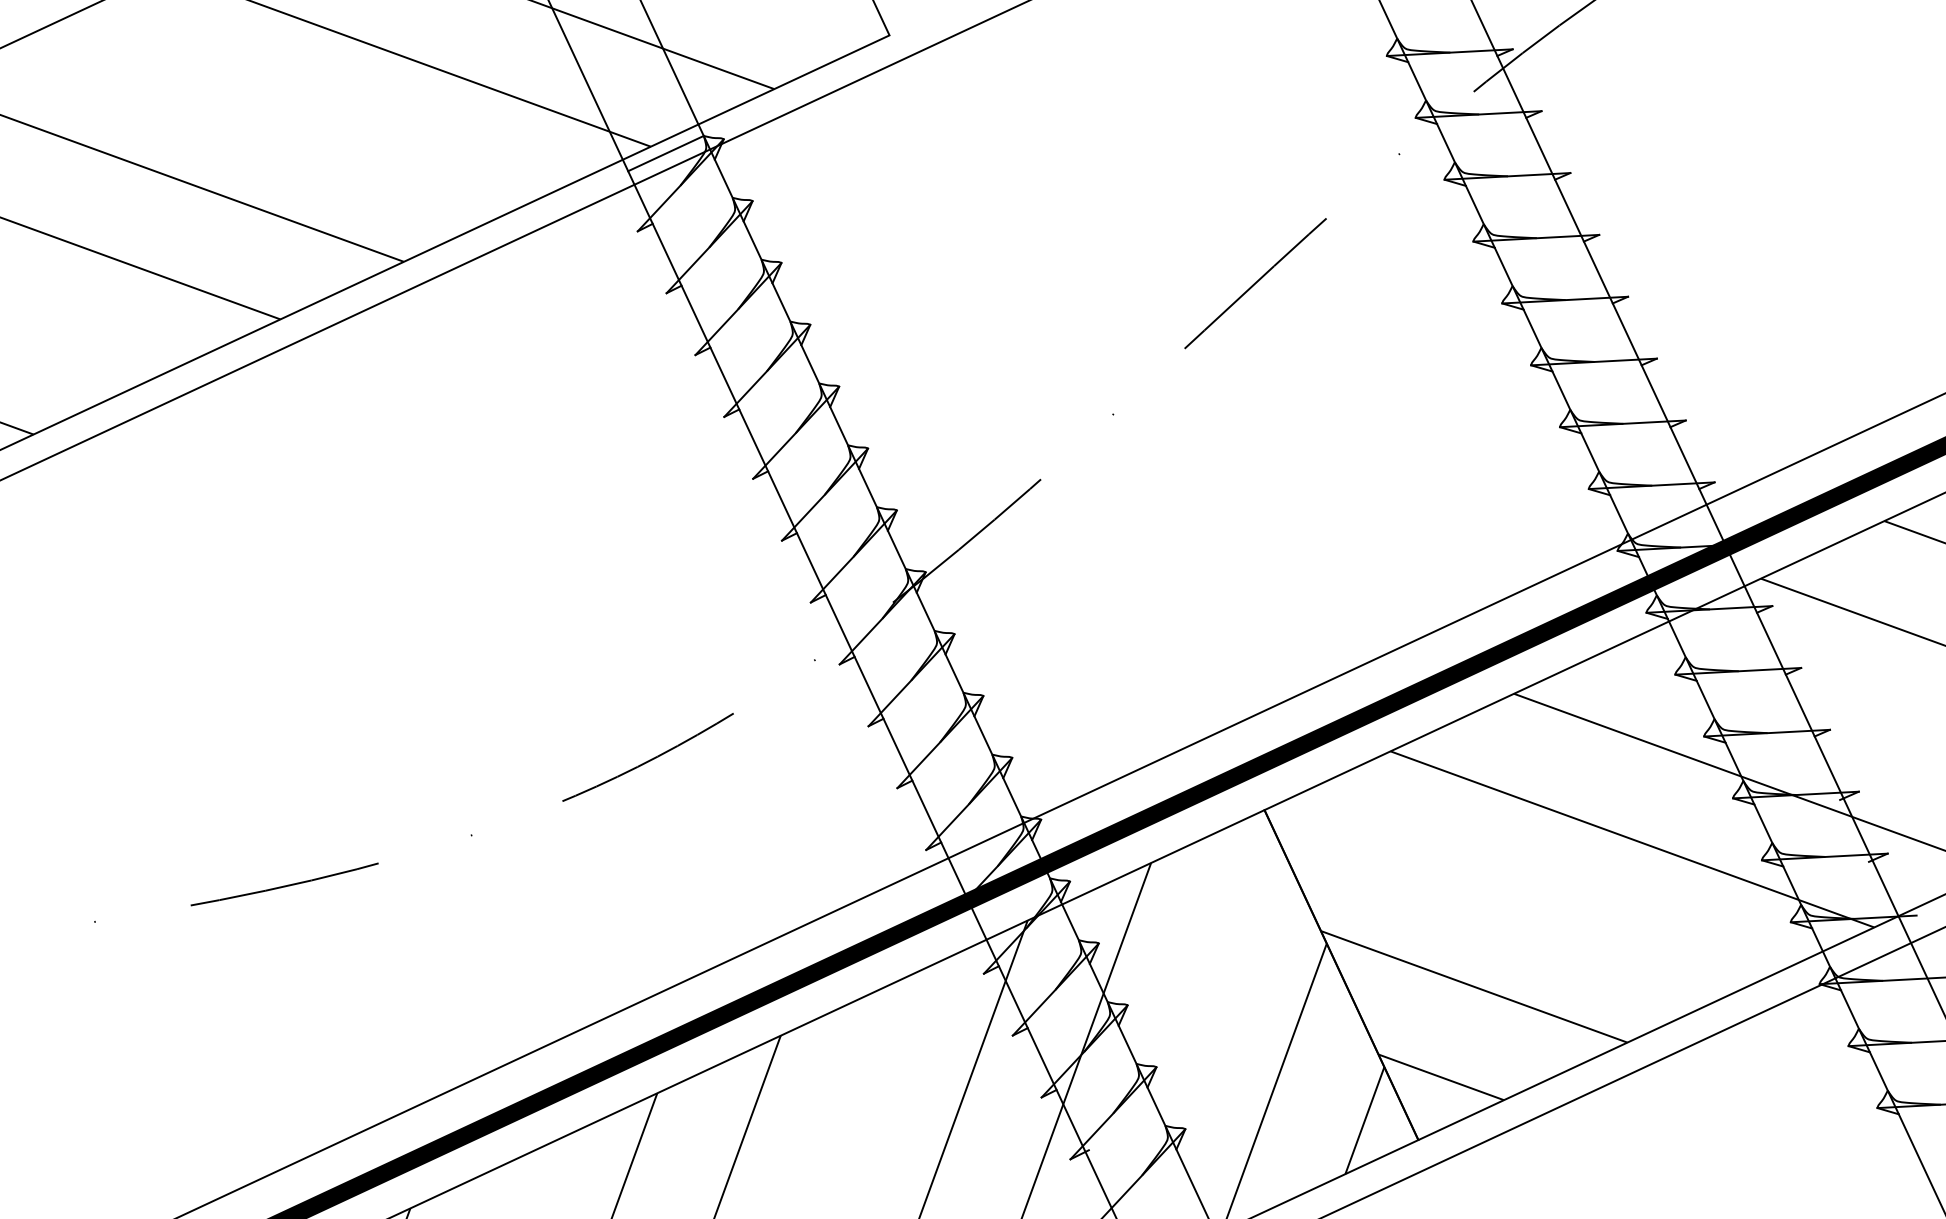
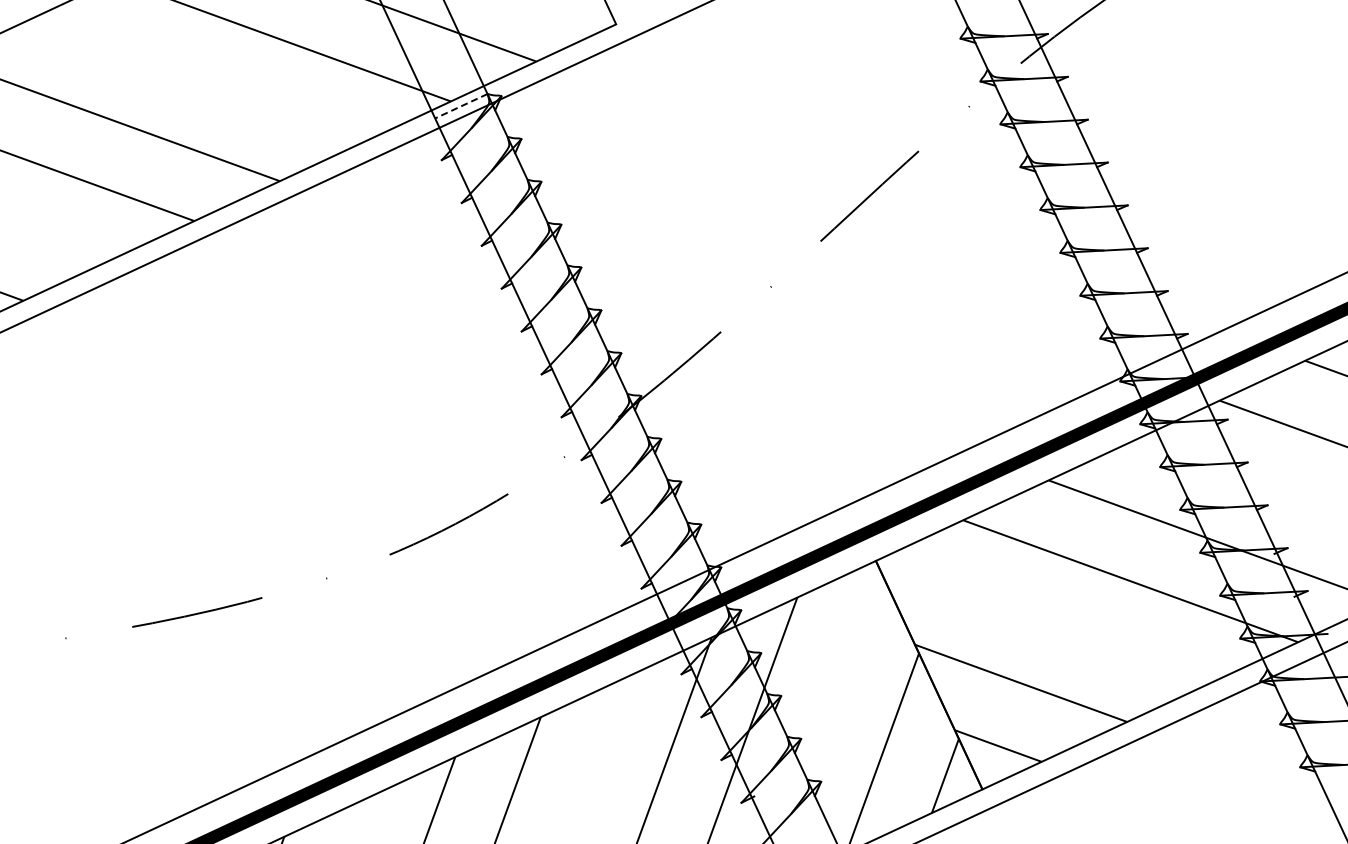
line: (666, 153) -> (461, 106), solid -> dashed

